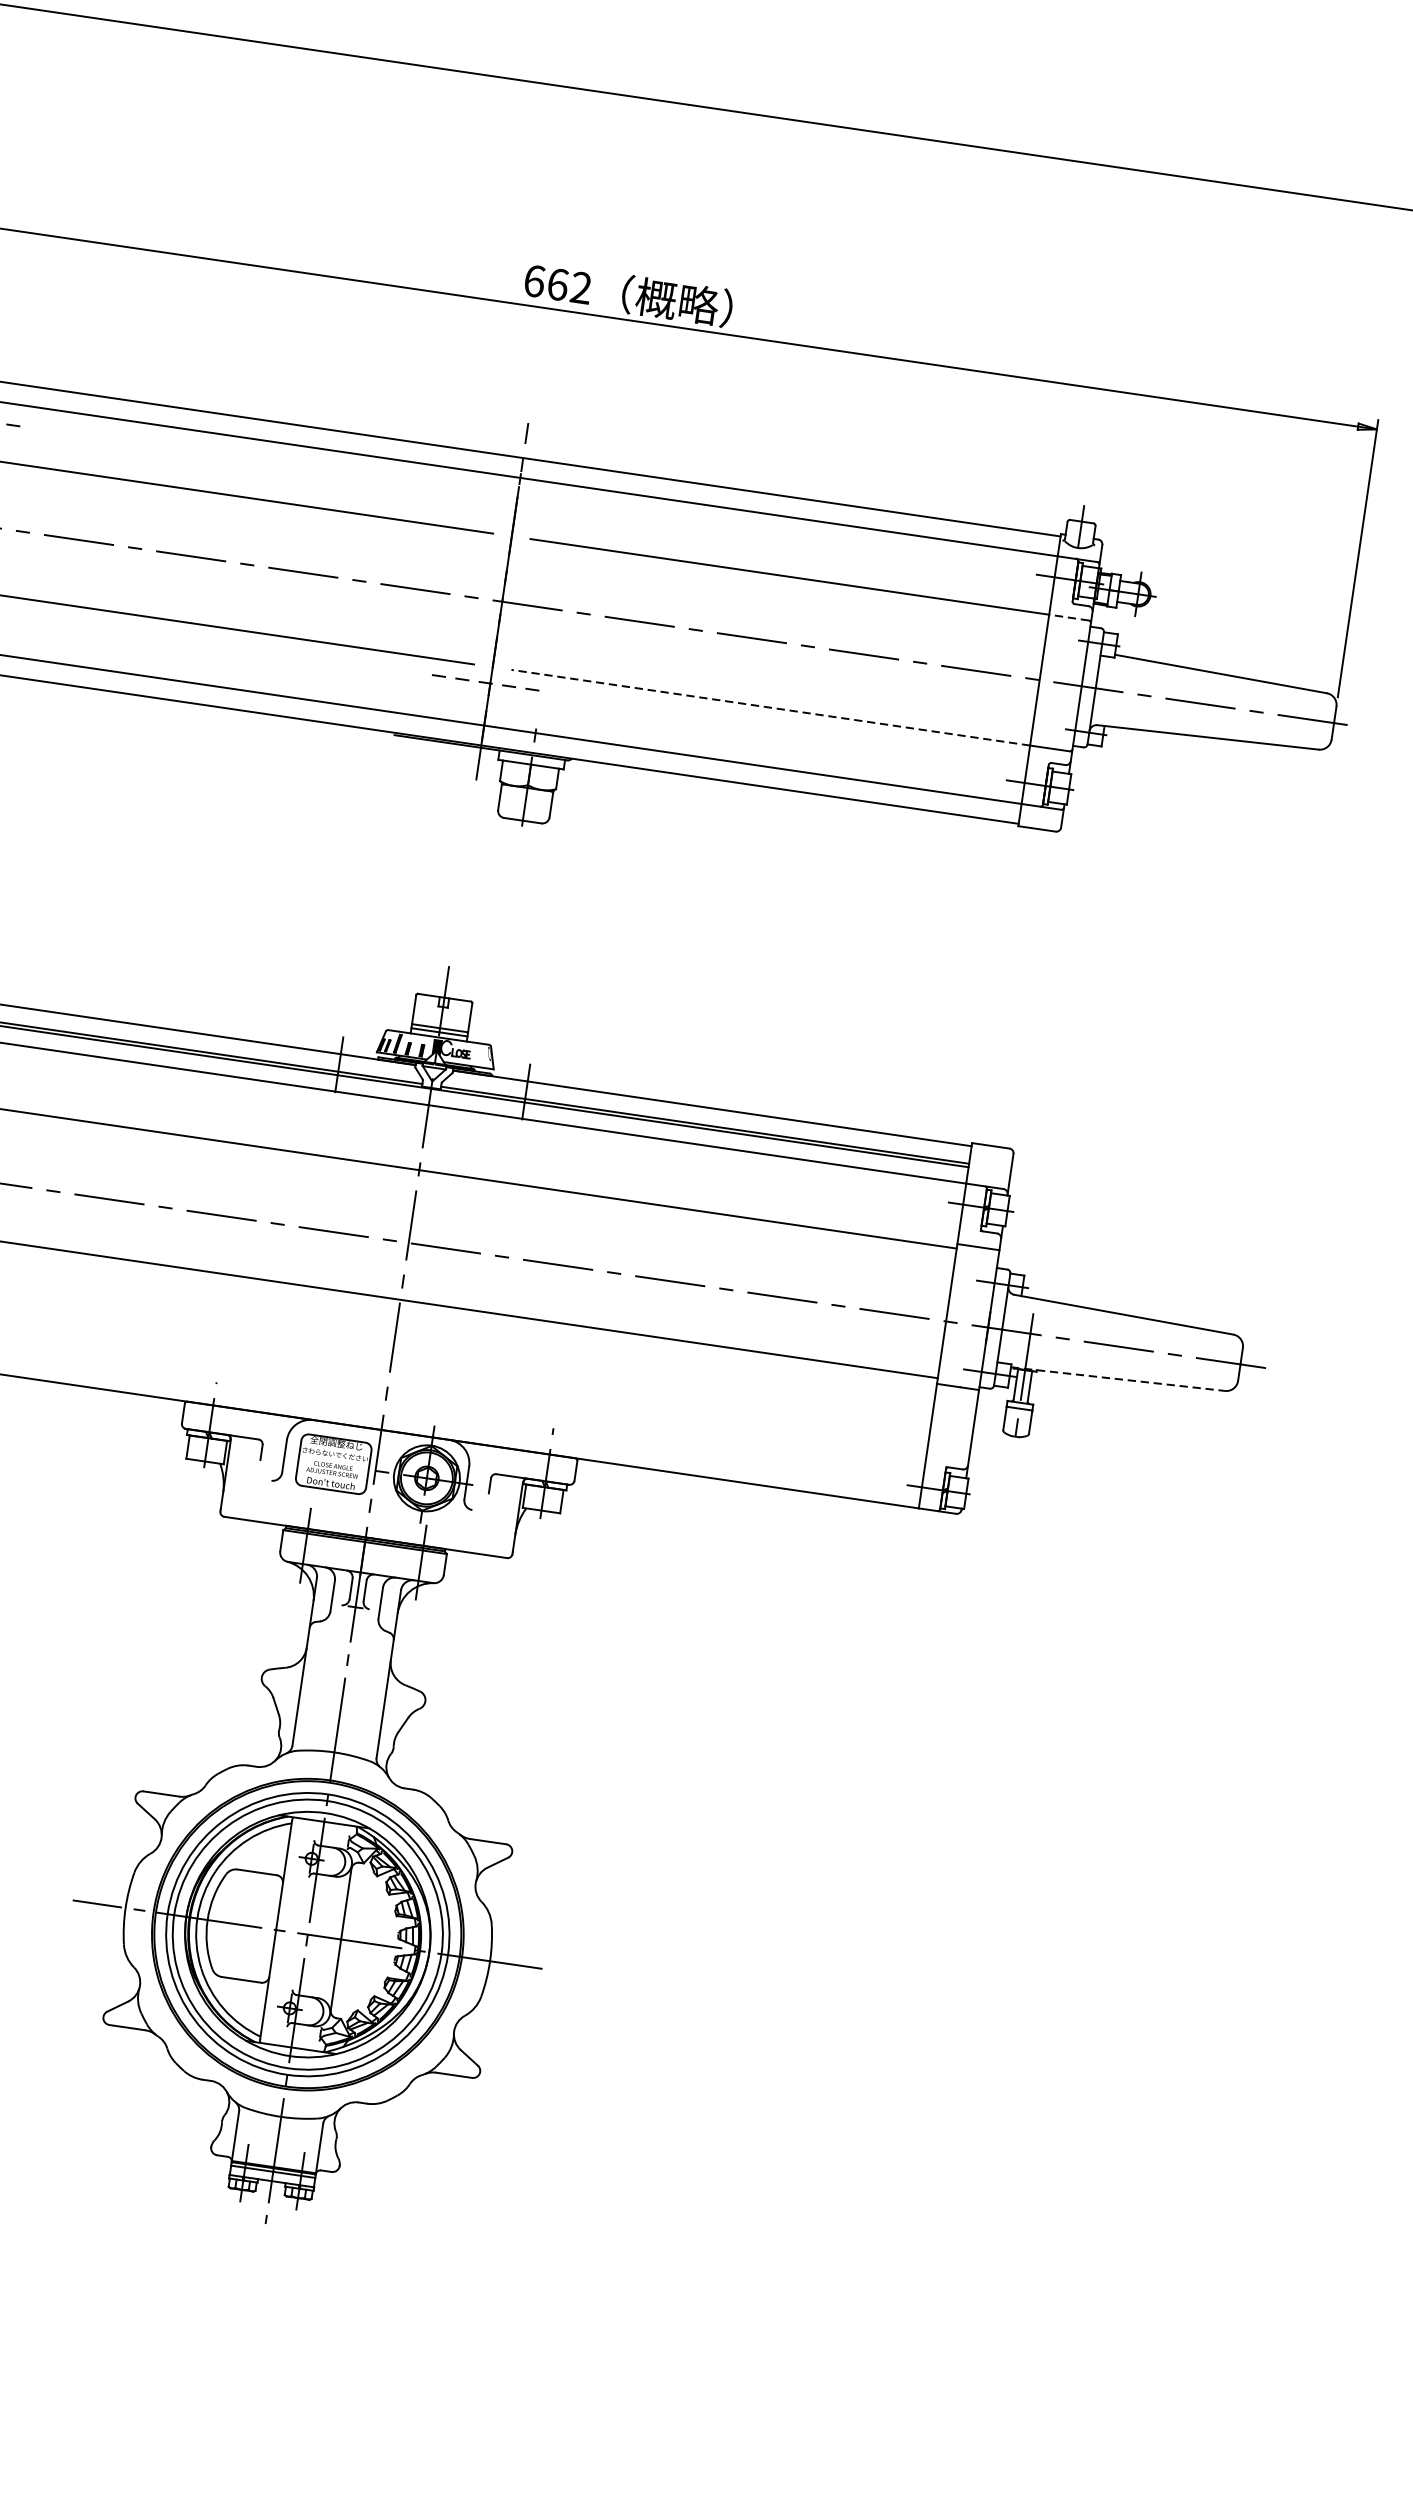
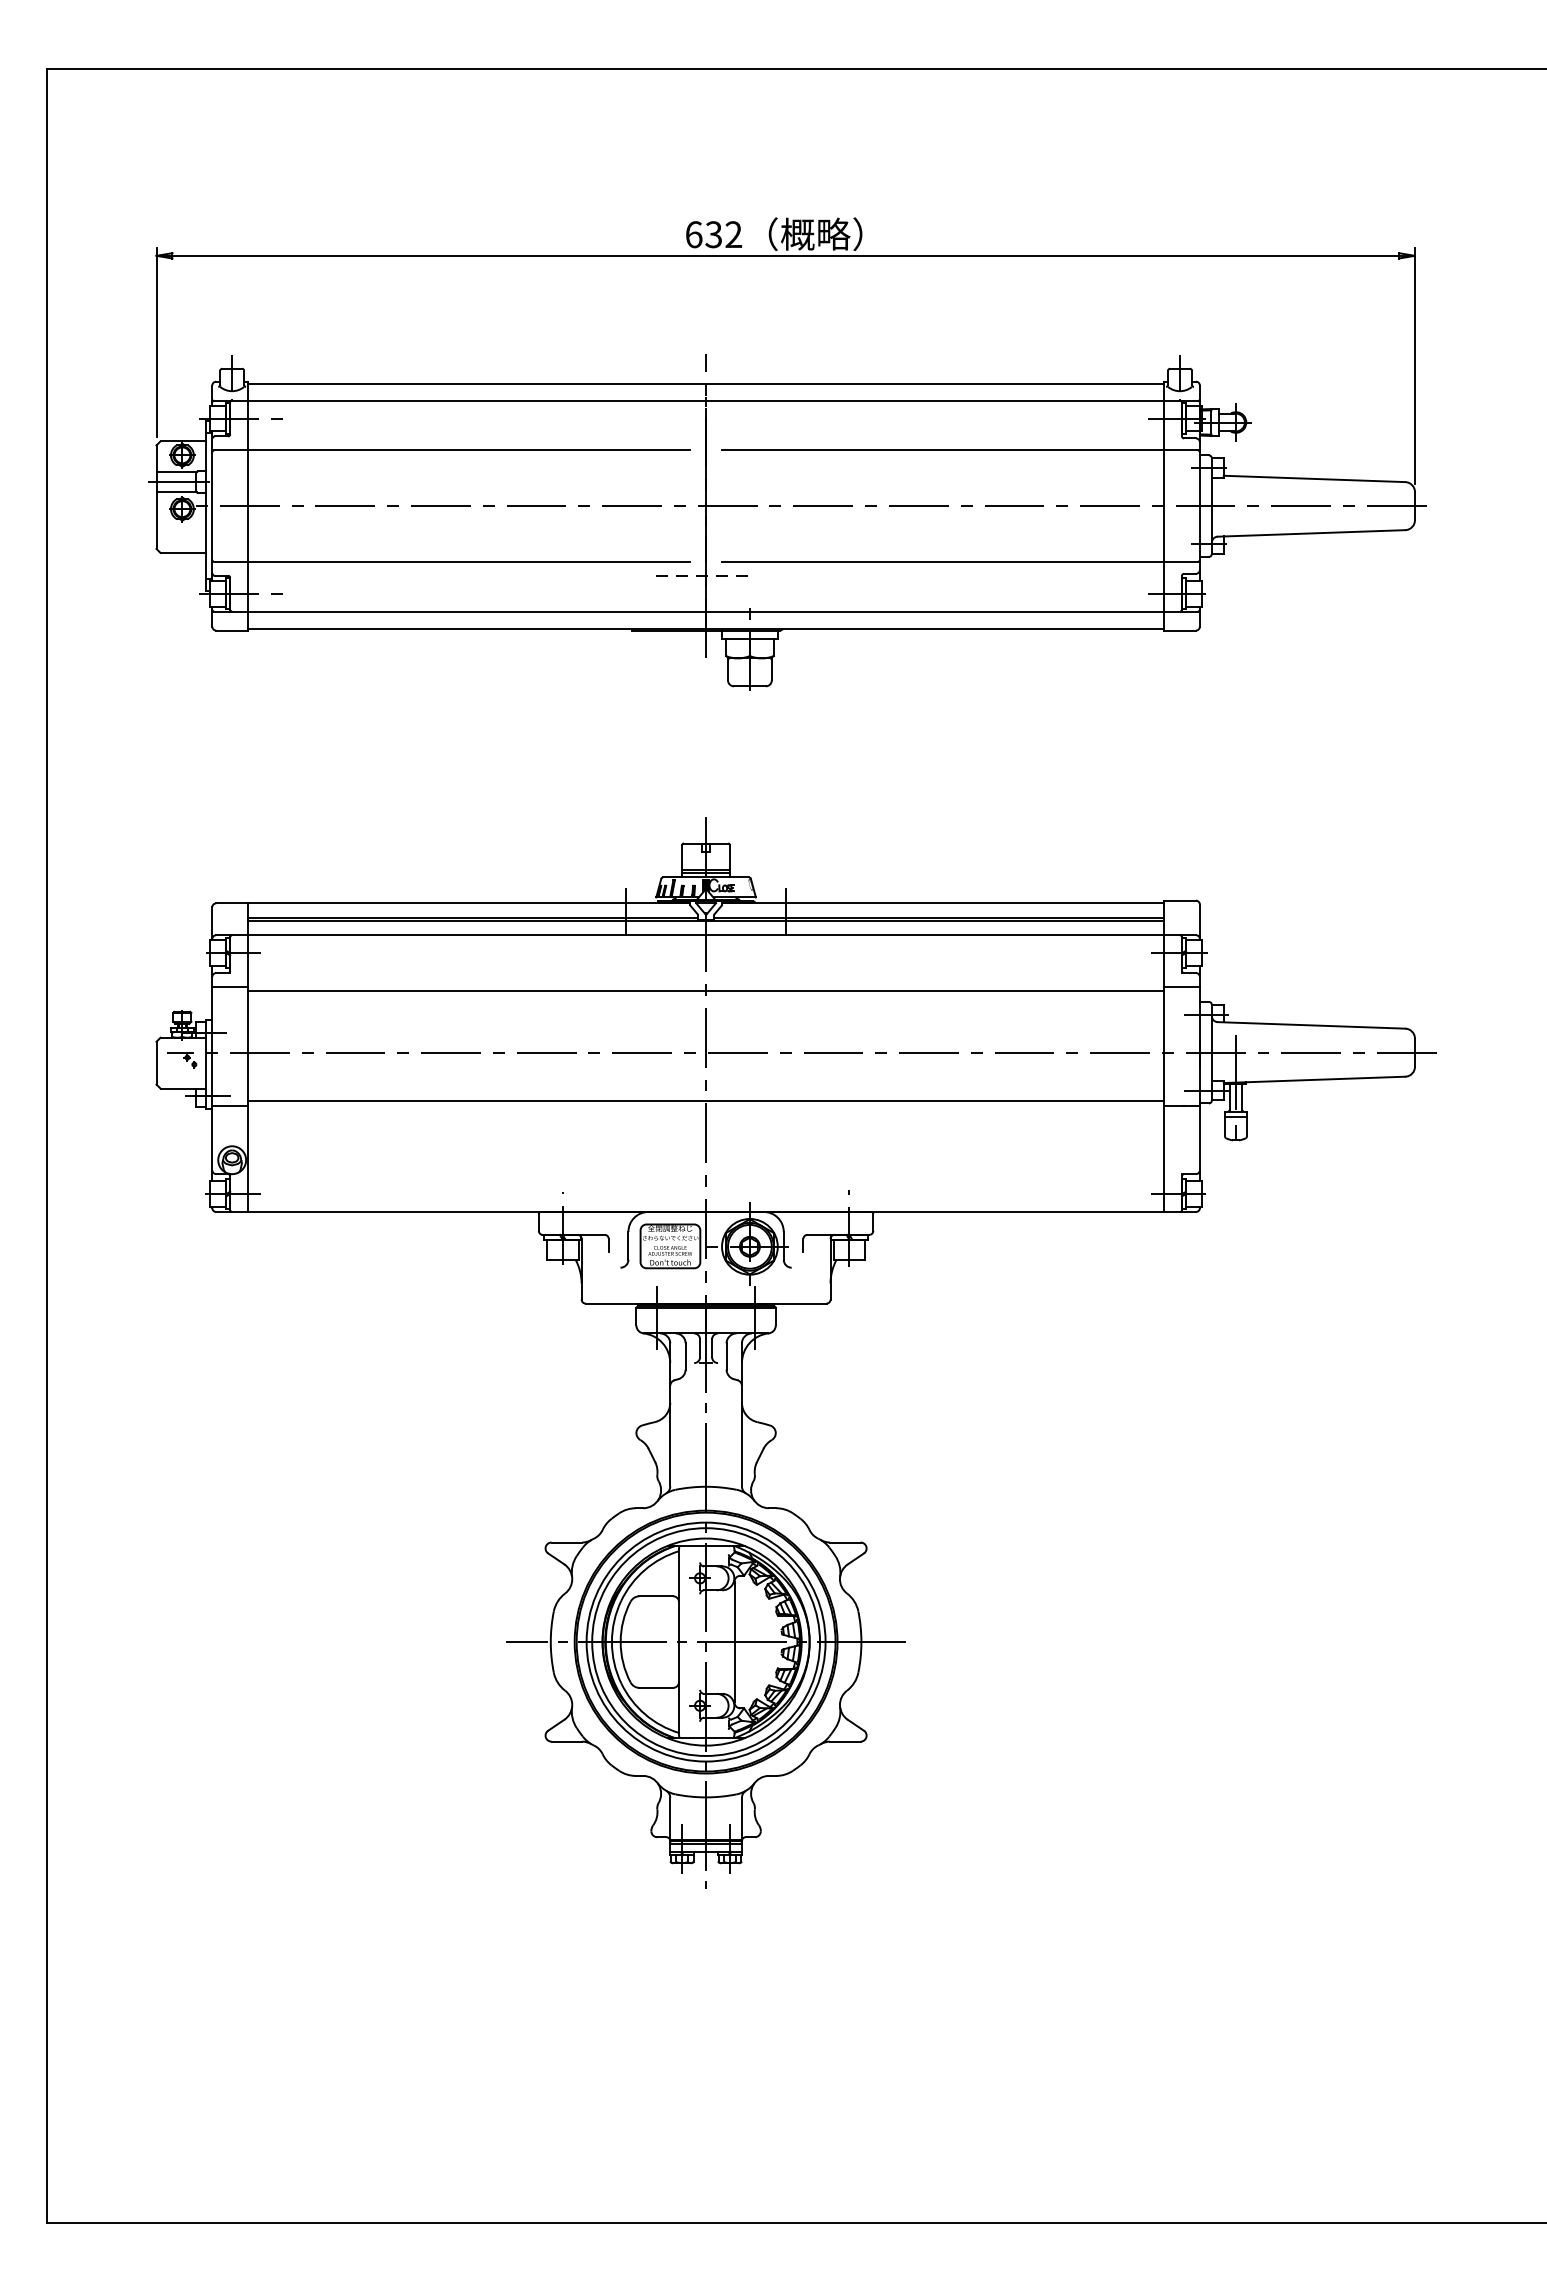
text: (557, 284) -> (713, 234), 662 -> 632
line: (1069, 617) -> (1181, 450), dashed -> solid
line: (770, 707) -> (942, 561), dashed -> solid
line: (1118, 1378) -> (1314, 1079), dashed -> solid

